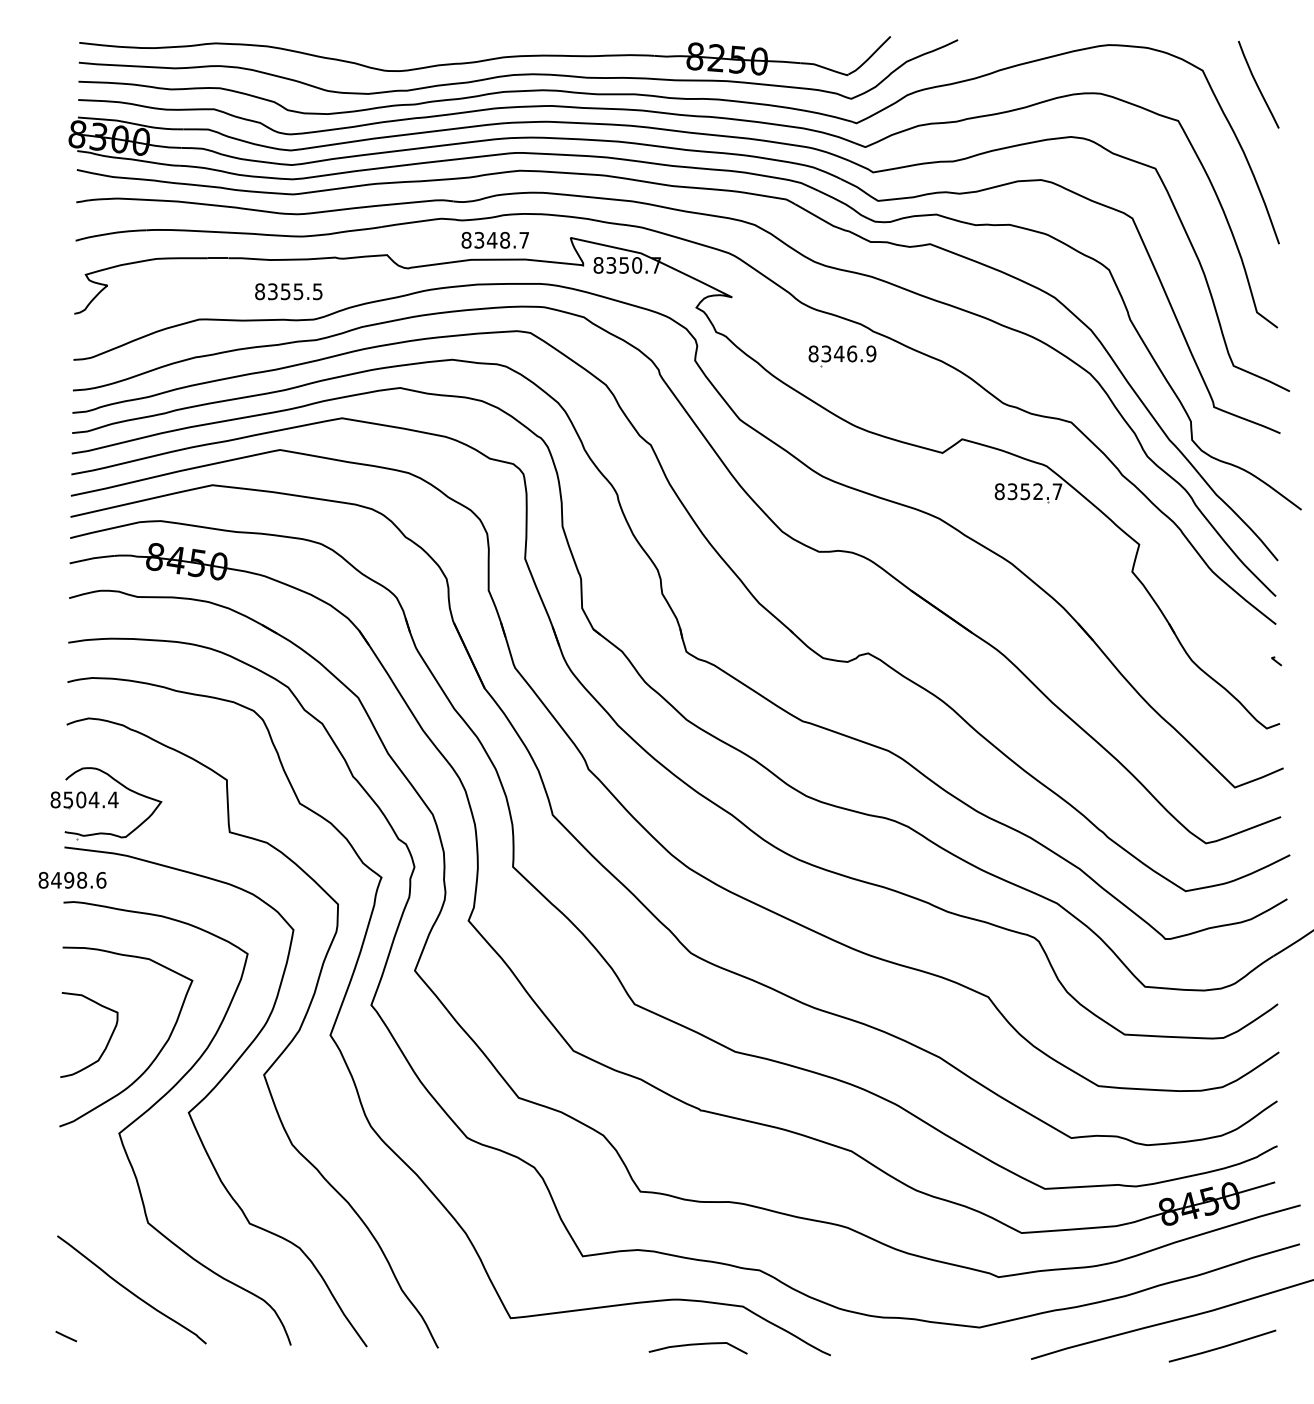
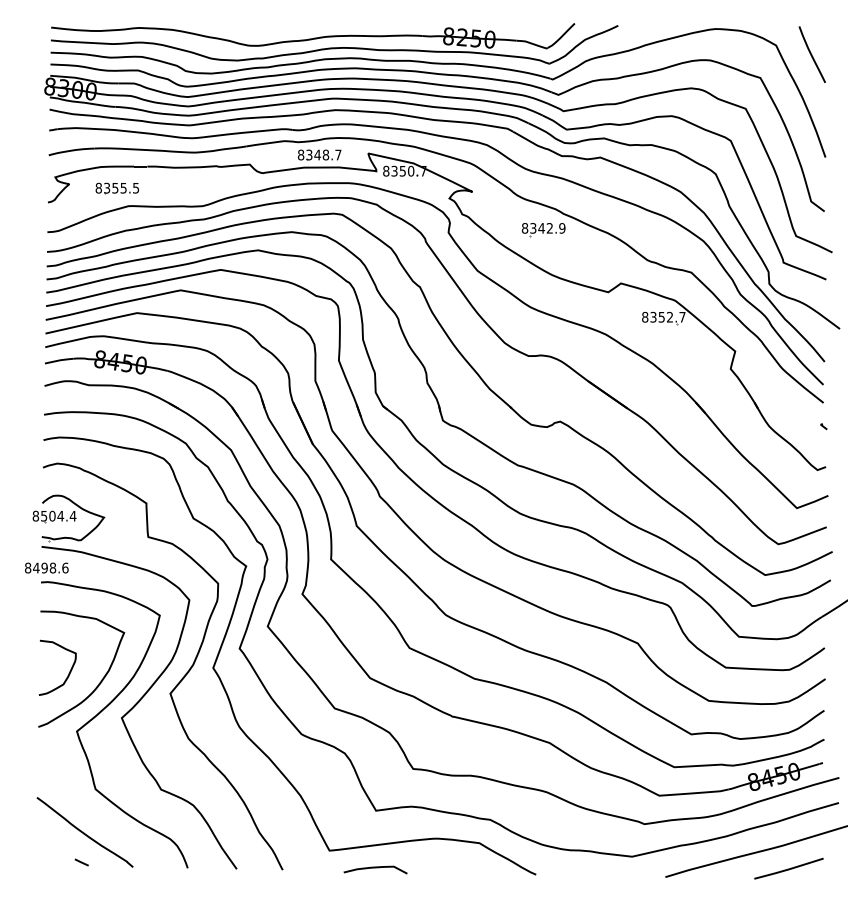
part: (288, 292) -> (117, 188), moved
text: (851, 354) -> (549, 228), 8346.9 -> 8342.9
line: (65, 1336) -> (81, 862), moved
curve: (698, 1345) -> (375, 868), moved

